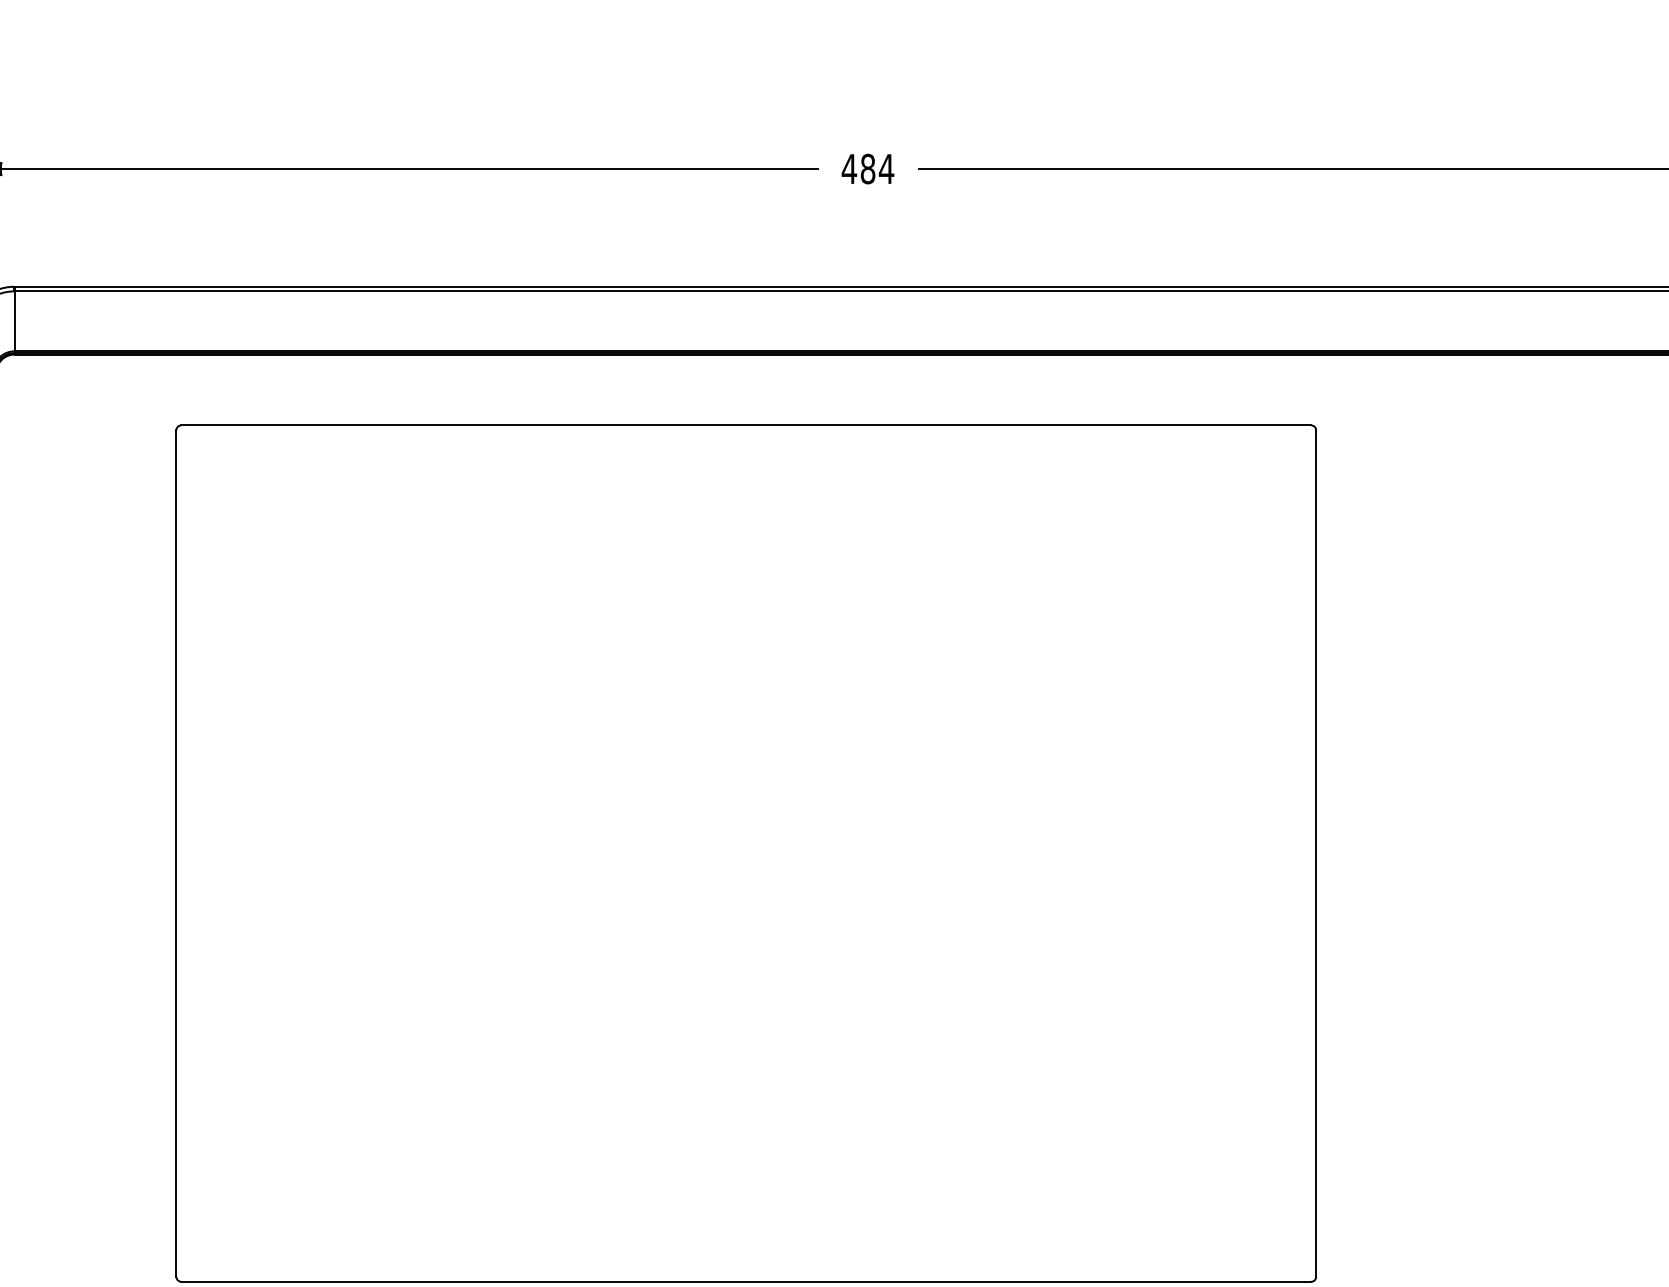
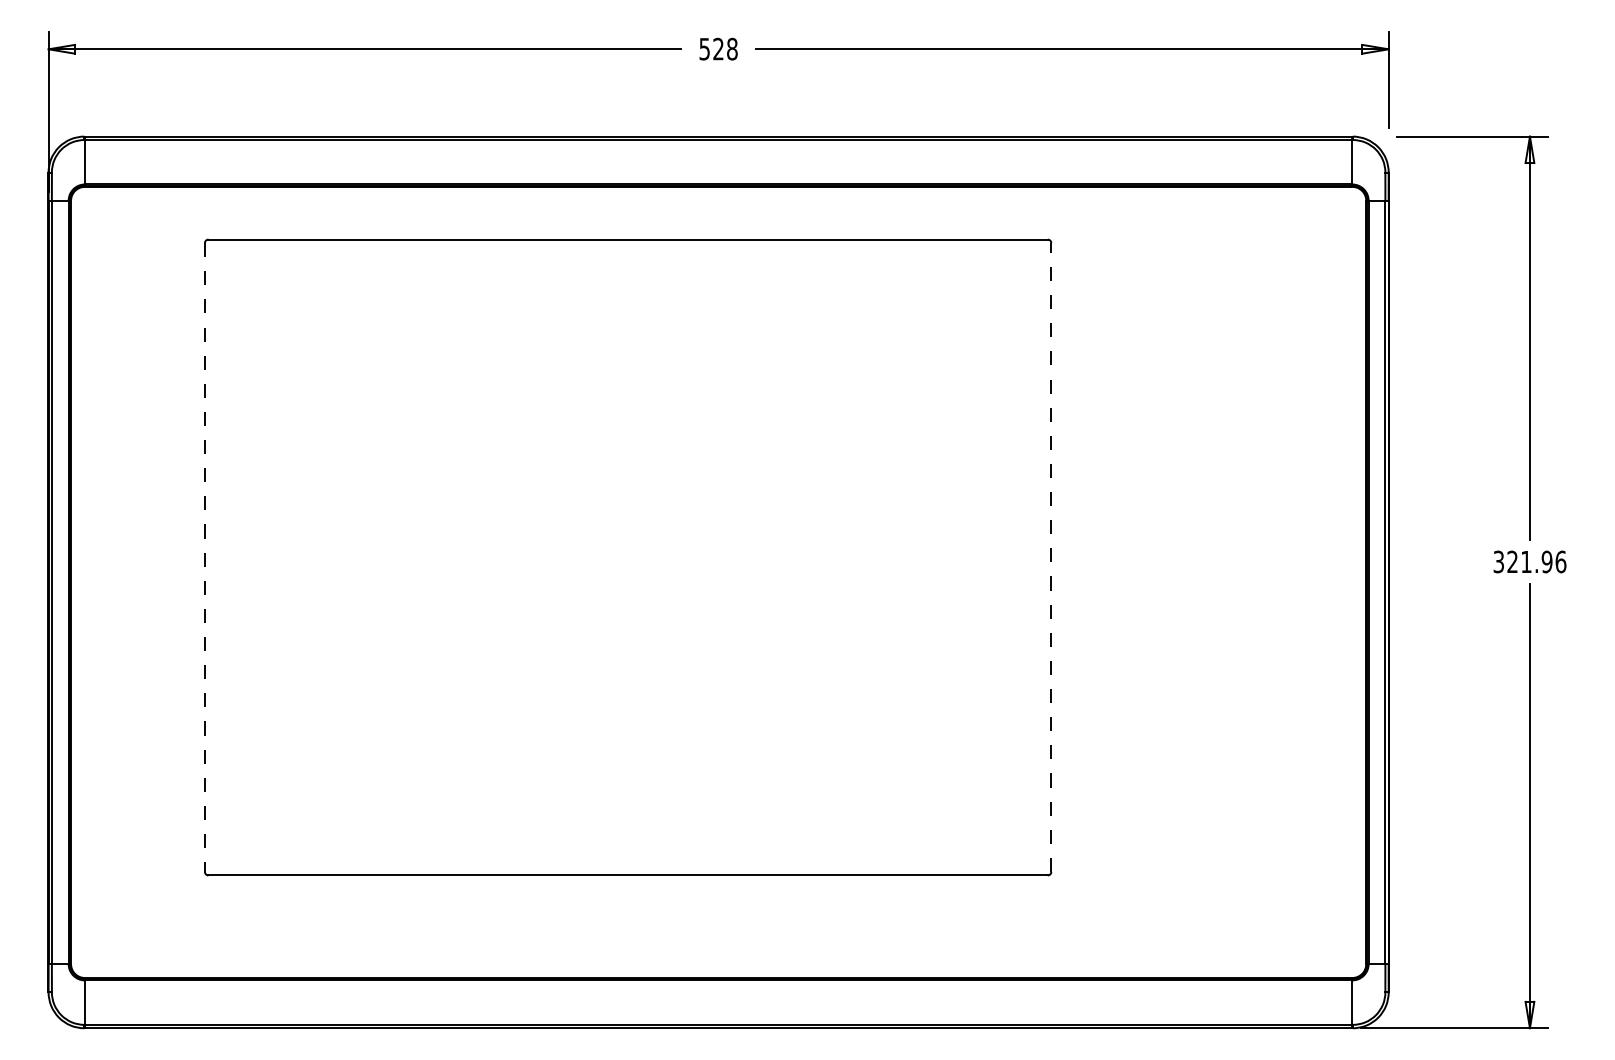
text: (867, 168) -> (718, 48), 484 -> 528
line: (1316, 853) -> (1051, 557), solid -> dashed
line: (175, 854) -> (204, 558), solid -> dashed

